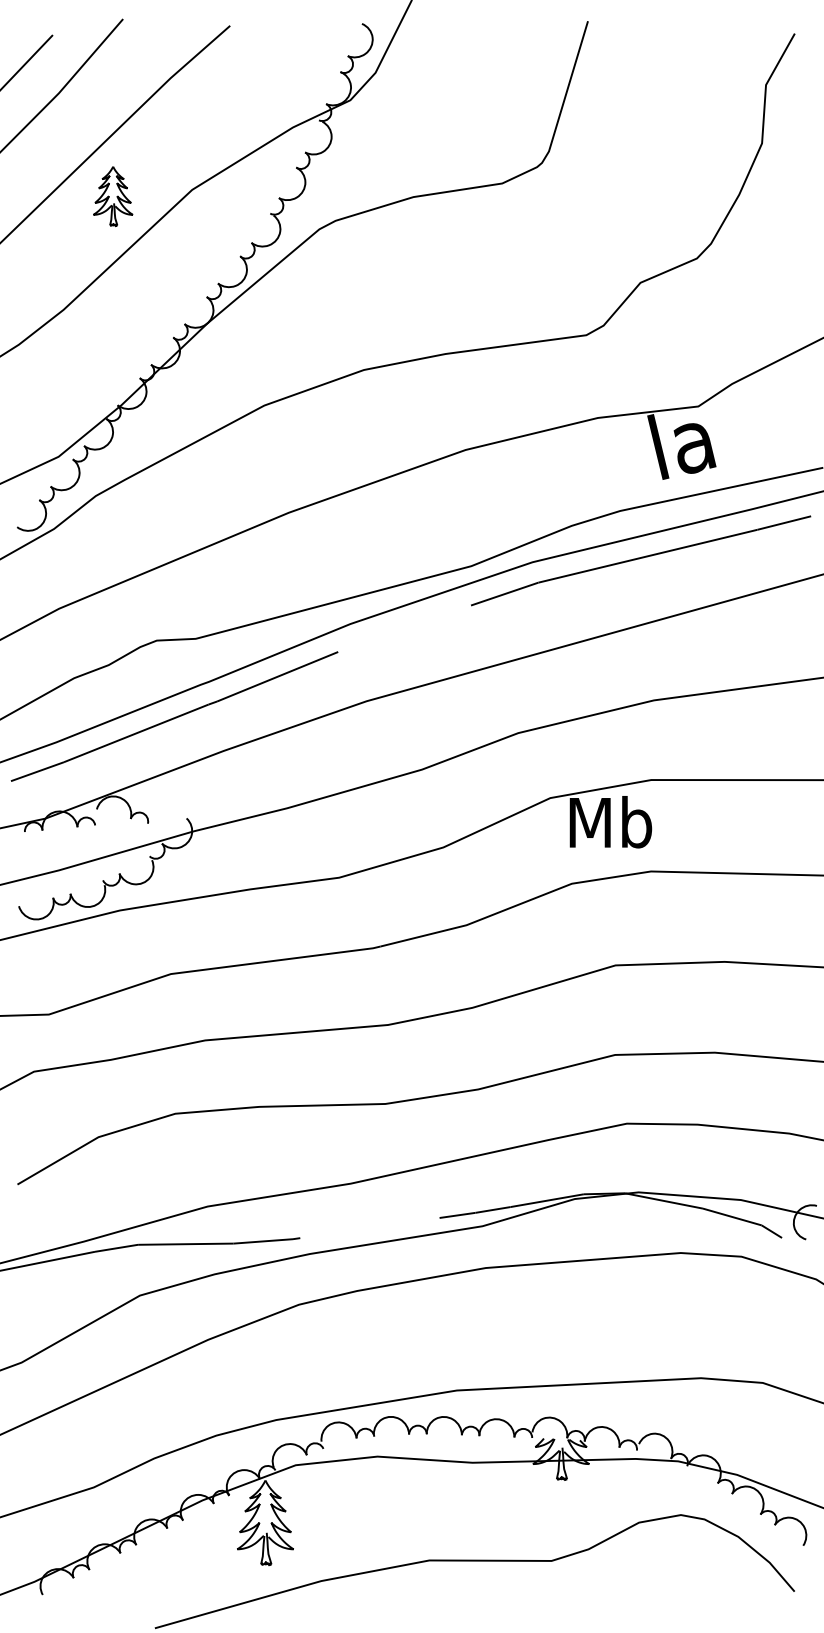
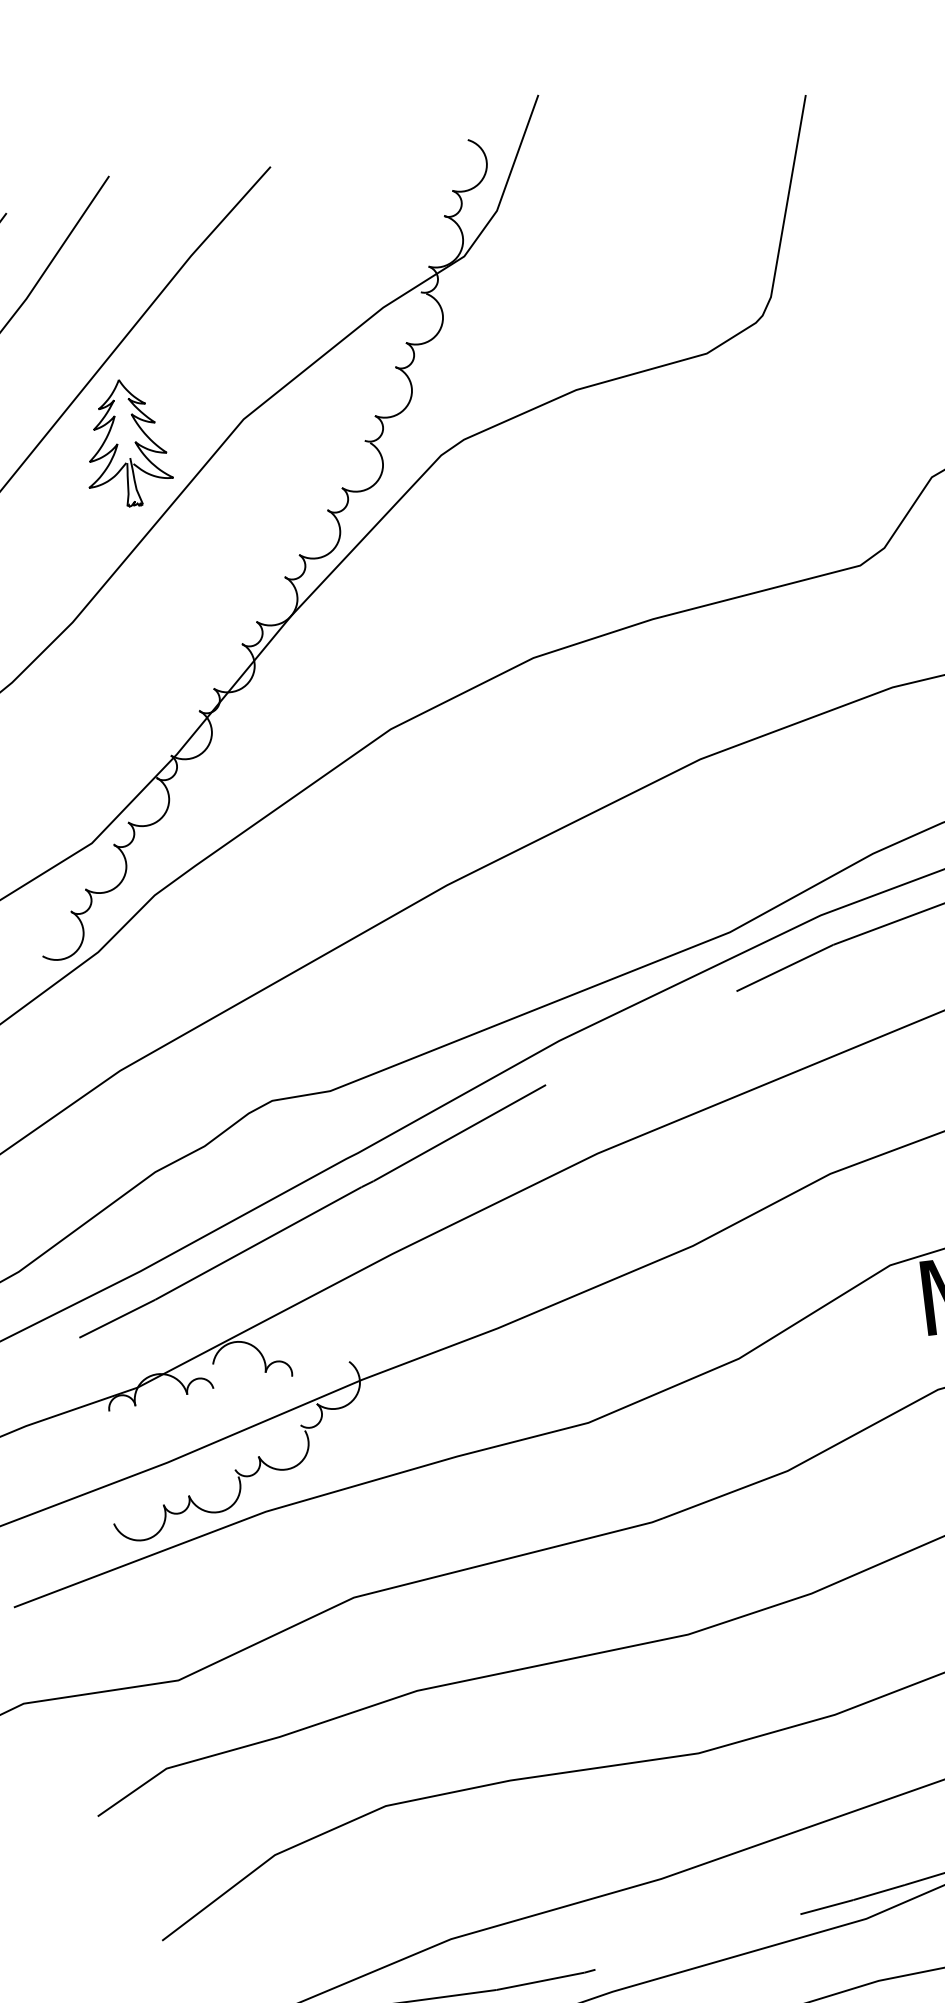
part: (112, 196) -> (125, 443), size x1.43

